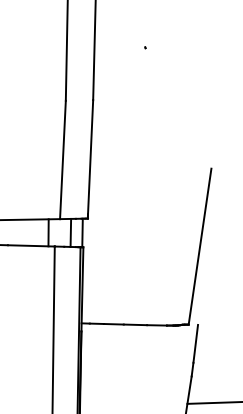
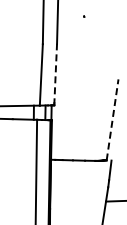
line: (90, 159) -> (55, 74), solid -> dashed
line: (199, 245) -> (112, 119), solid -> dashed

